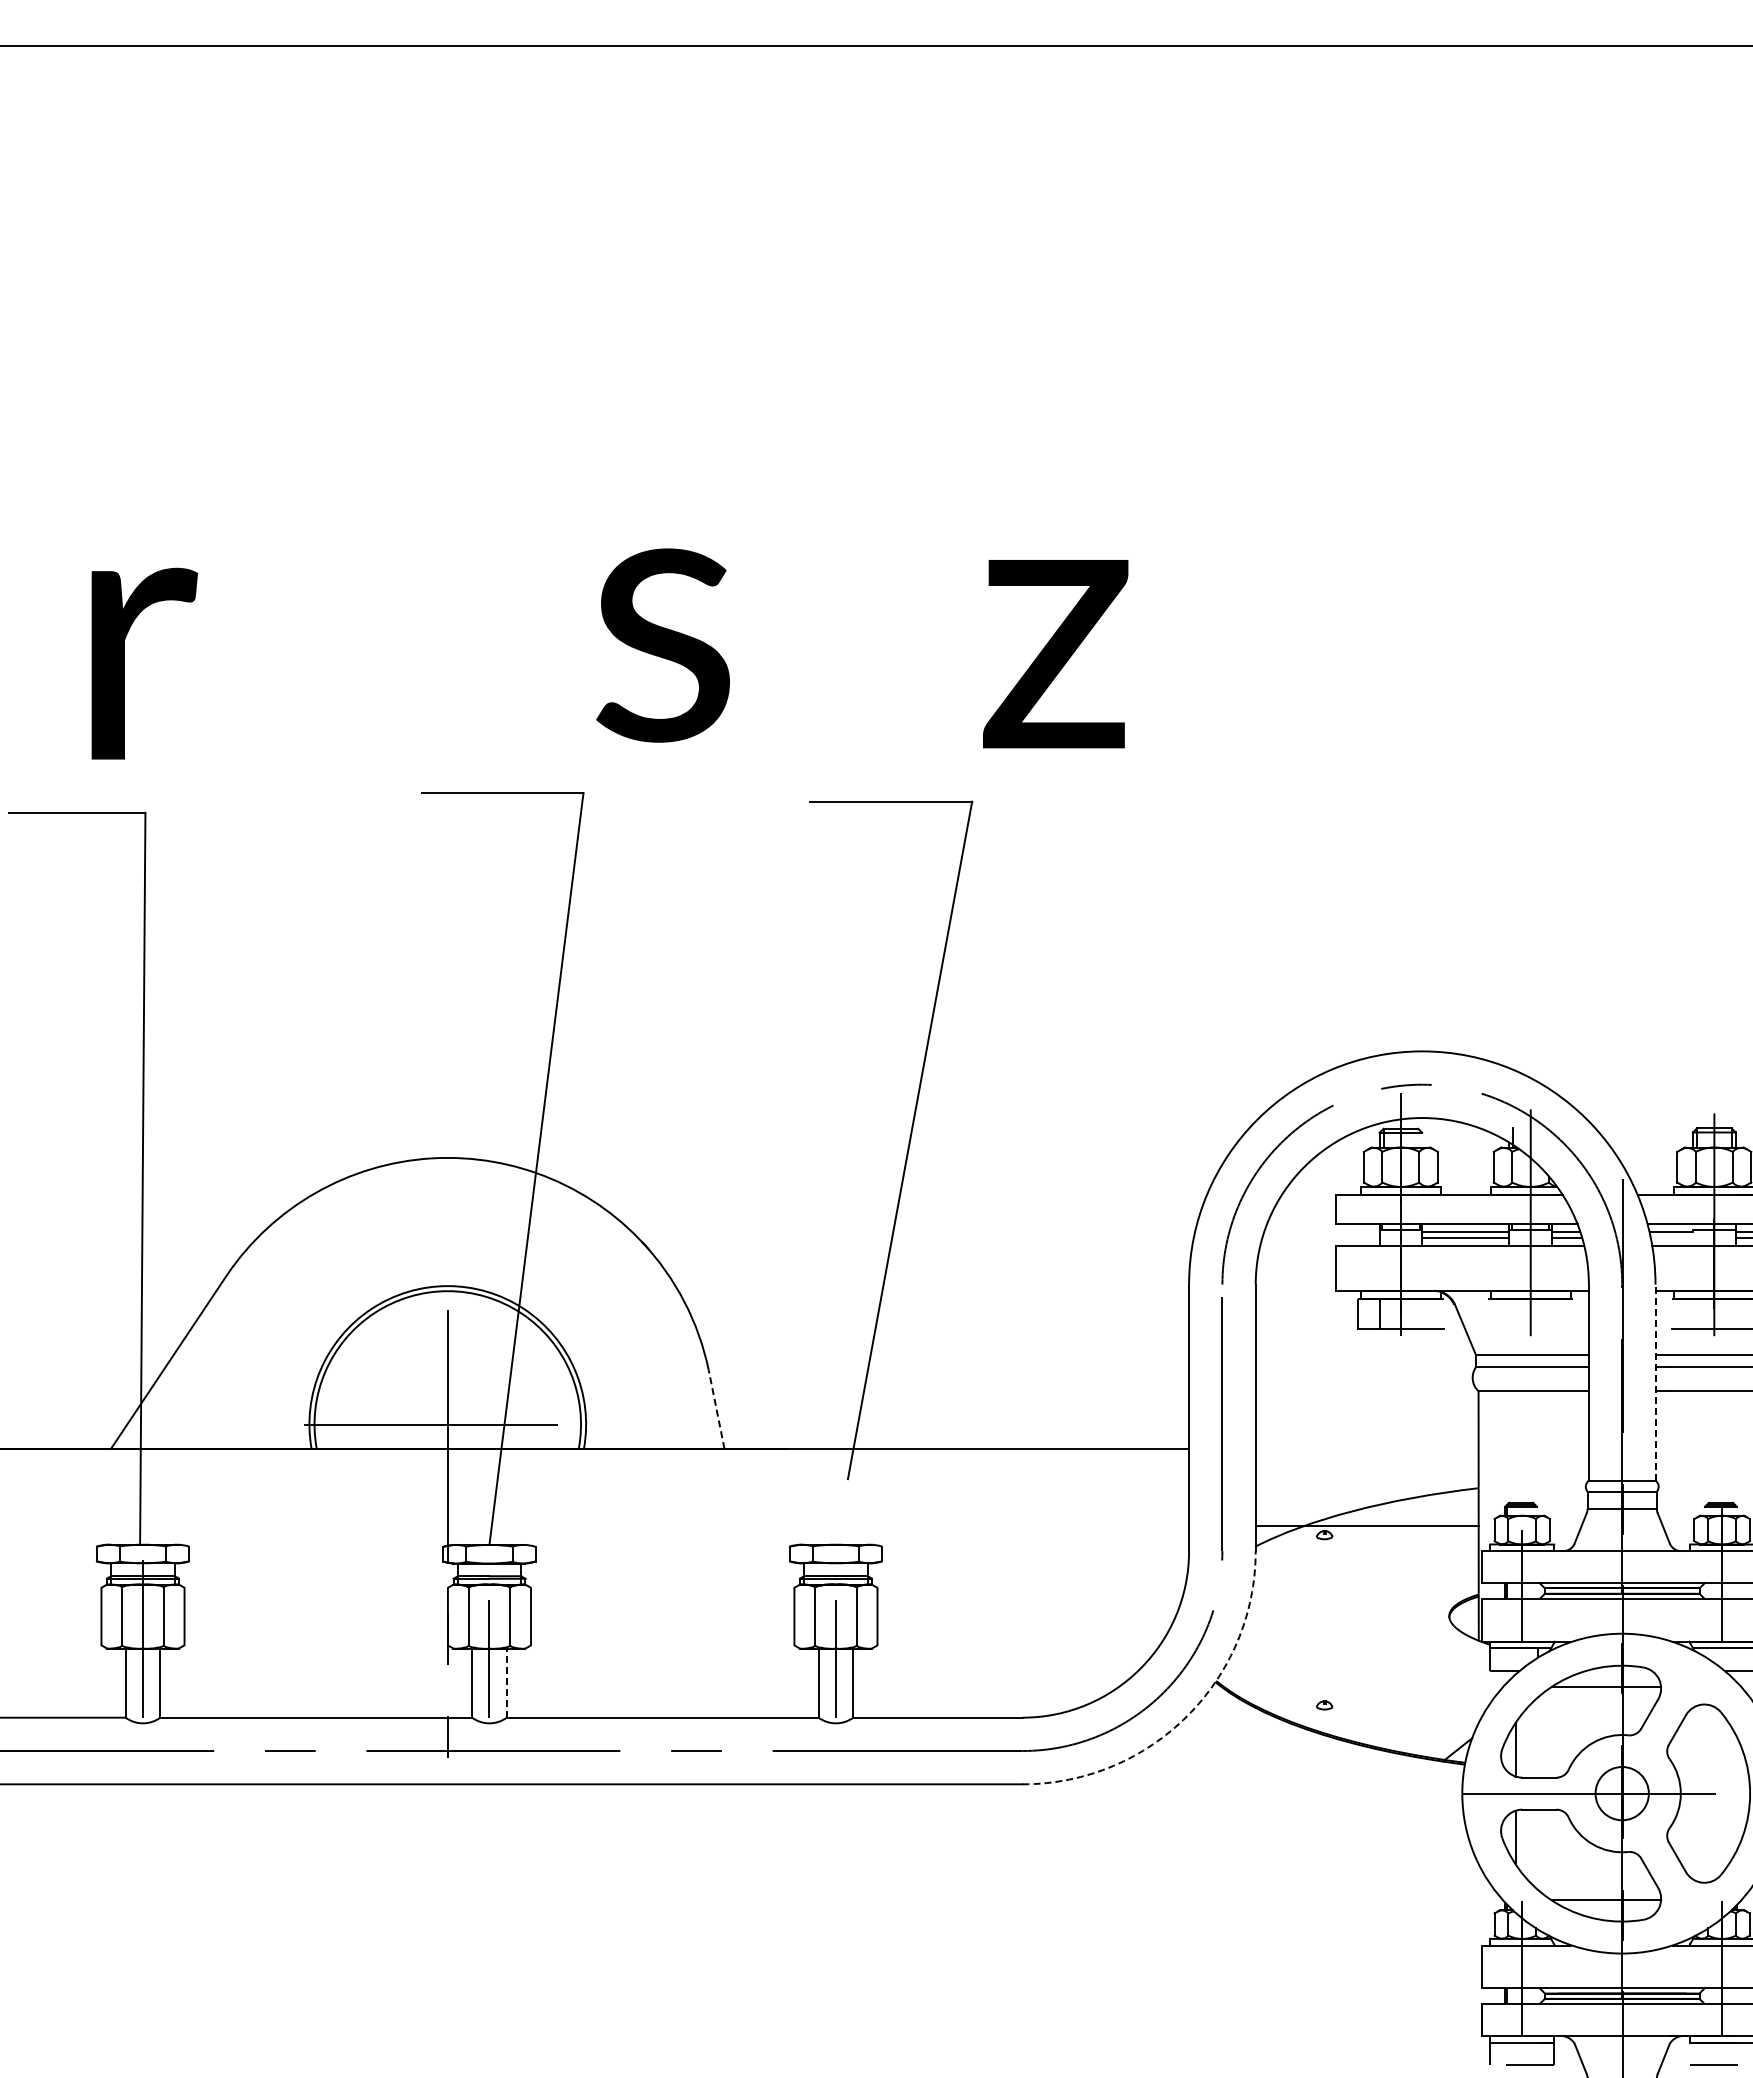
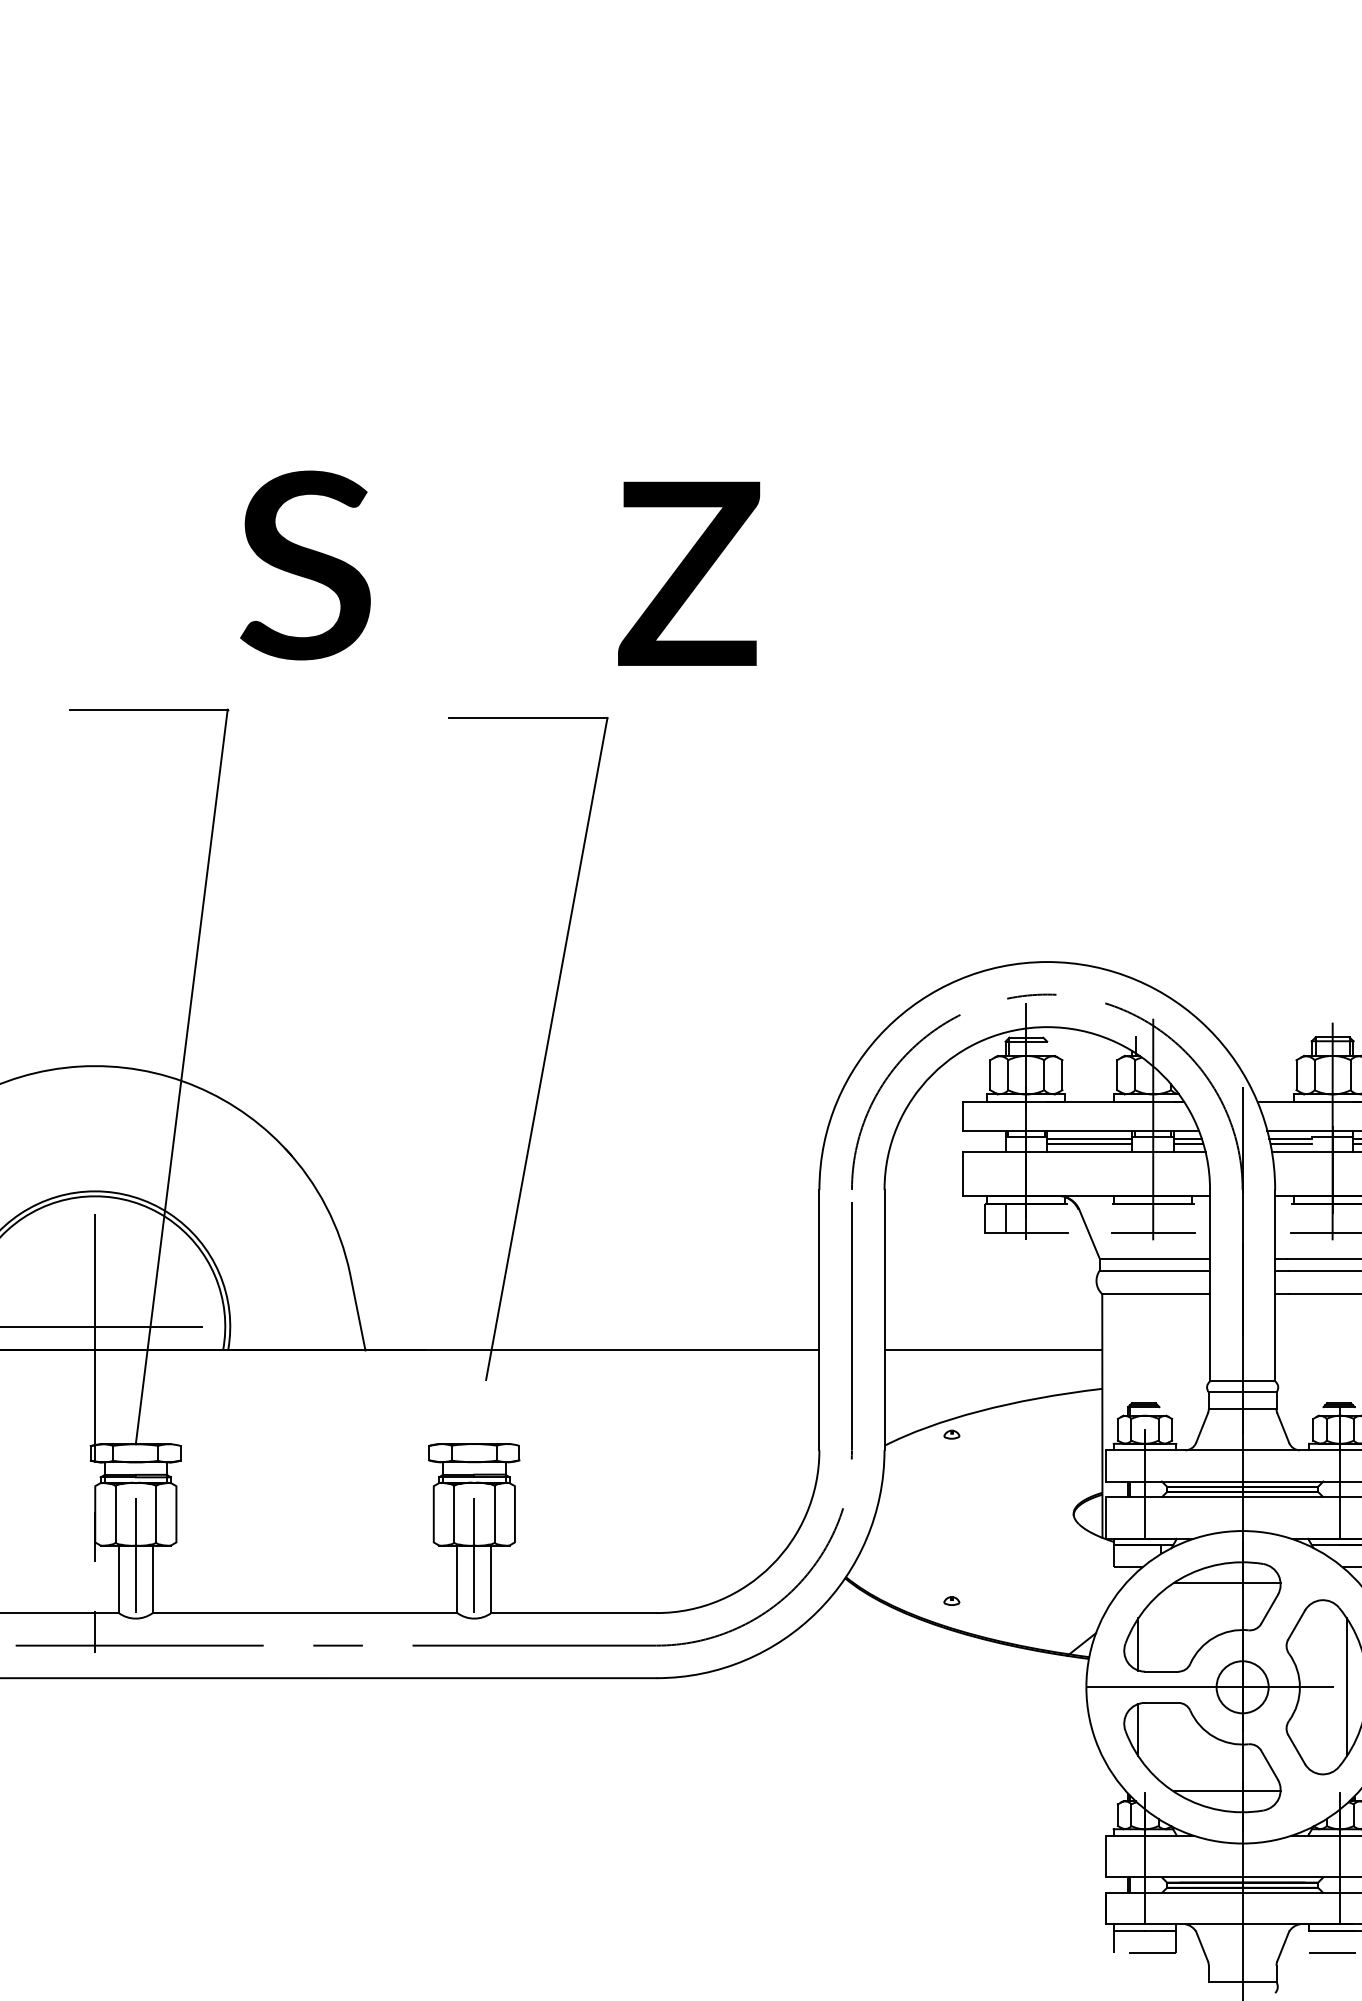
line: (1671, 1237) -> (1290, 1143), added
line: (1530, 1328) -> (1153, 1232), added
line: (1655, 1382) -> (1275, 1285), dashed -> solid
line: (716, 1409) -> (357, 1311), dashed -> solid
line: (1366, 1525) -> (992, 1350), moved
line: (506, 1683) -> (152, 1579), dashed -> solid
arc: (1187, 1716) -> (817, 1611), dashed -> solid
line: (1728, 1793) -> (1346, 1687), added

